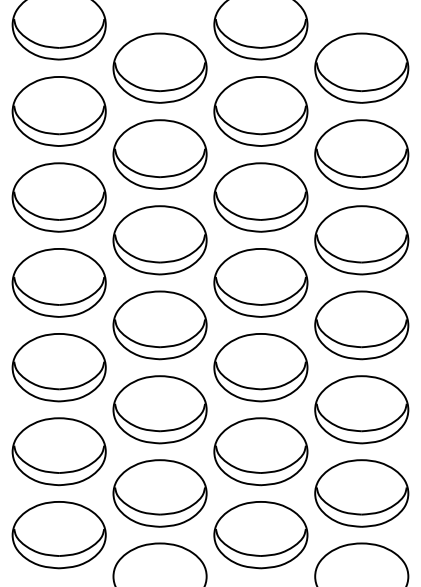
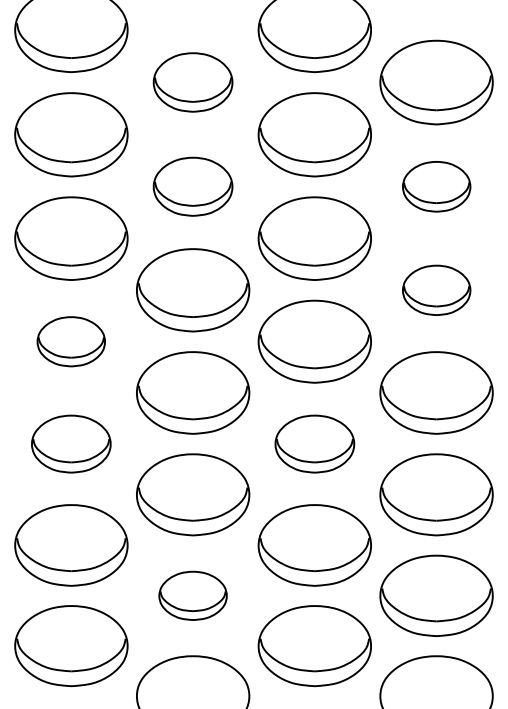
part: (159, 67) -> (192, 81), size x0.7
part: (159, 154) -> (192, 186), size x0.7
part: (361, 154) -> (436, 186), size x0.6
part: (361, 240) -> (436, 290), size x0.6
part: (58, 282) -> (70, 341), size x0.6
part: (58, 367) -> (70, 443), size x0.7
part: (260, 367) -> (314, 443), size x0.7
part: (159, 493) -> (192, 595), size x0.6

